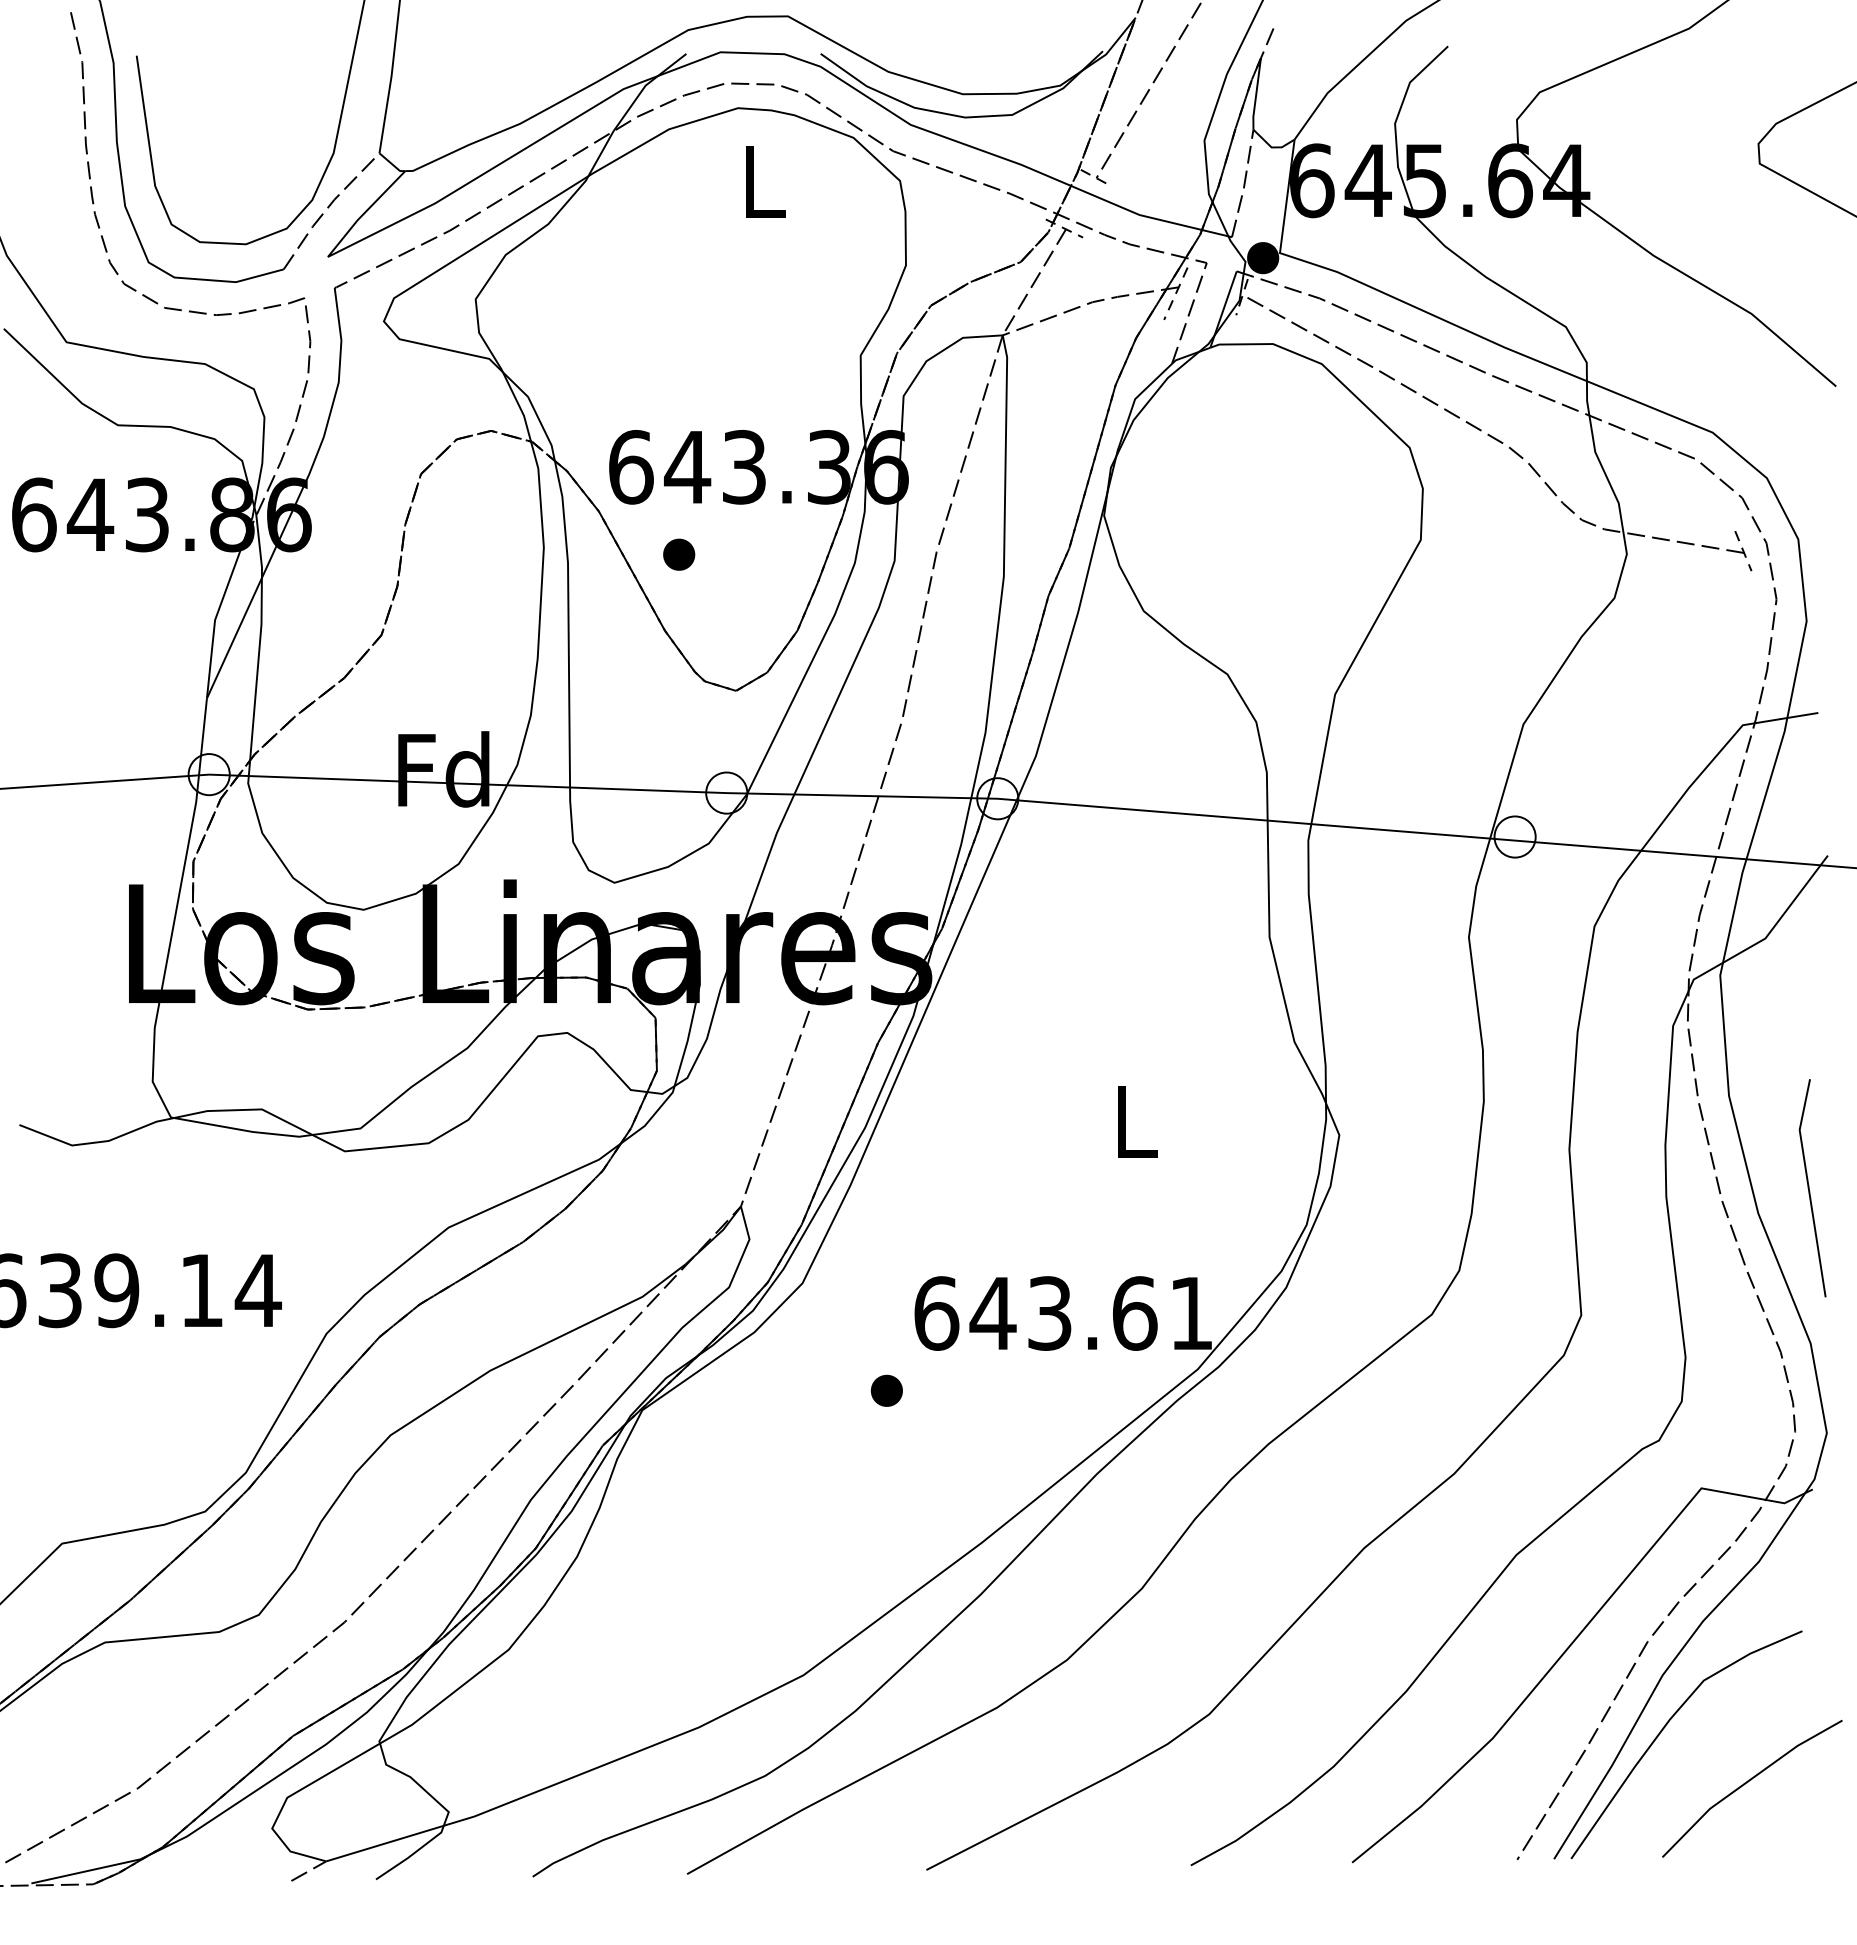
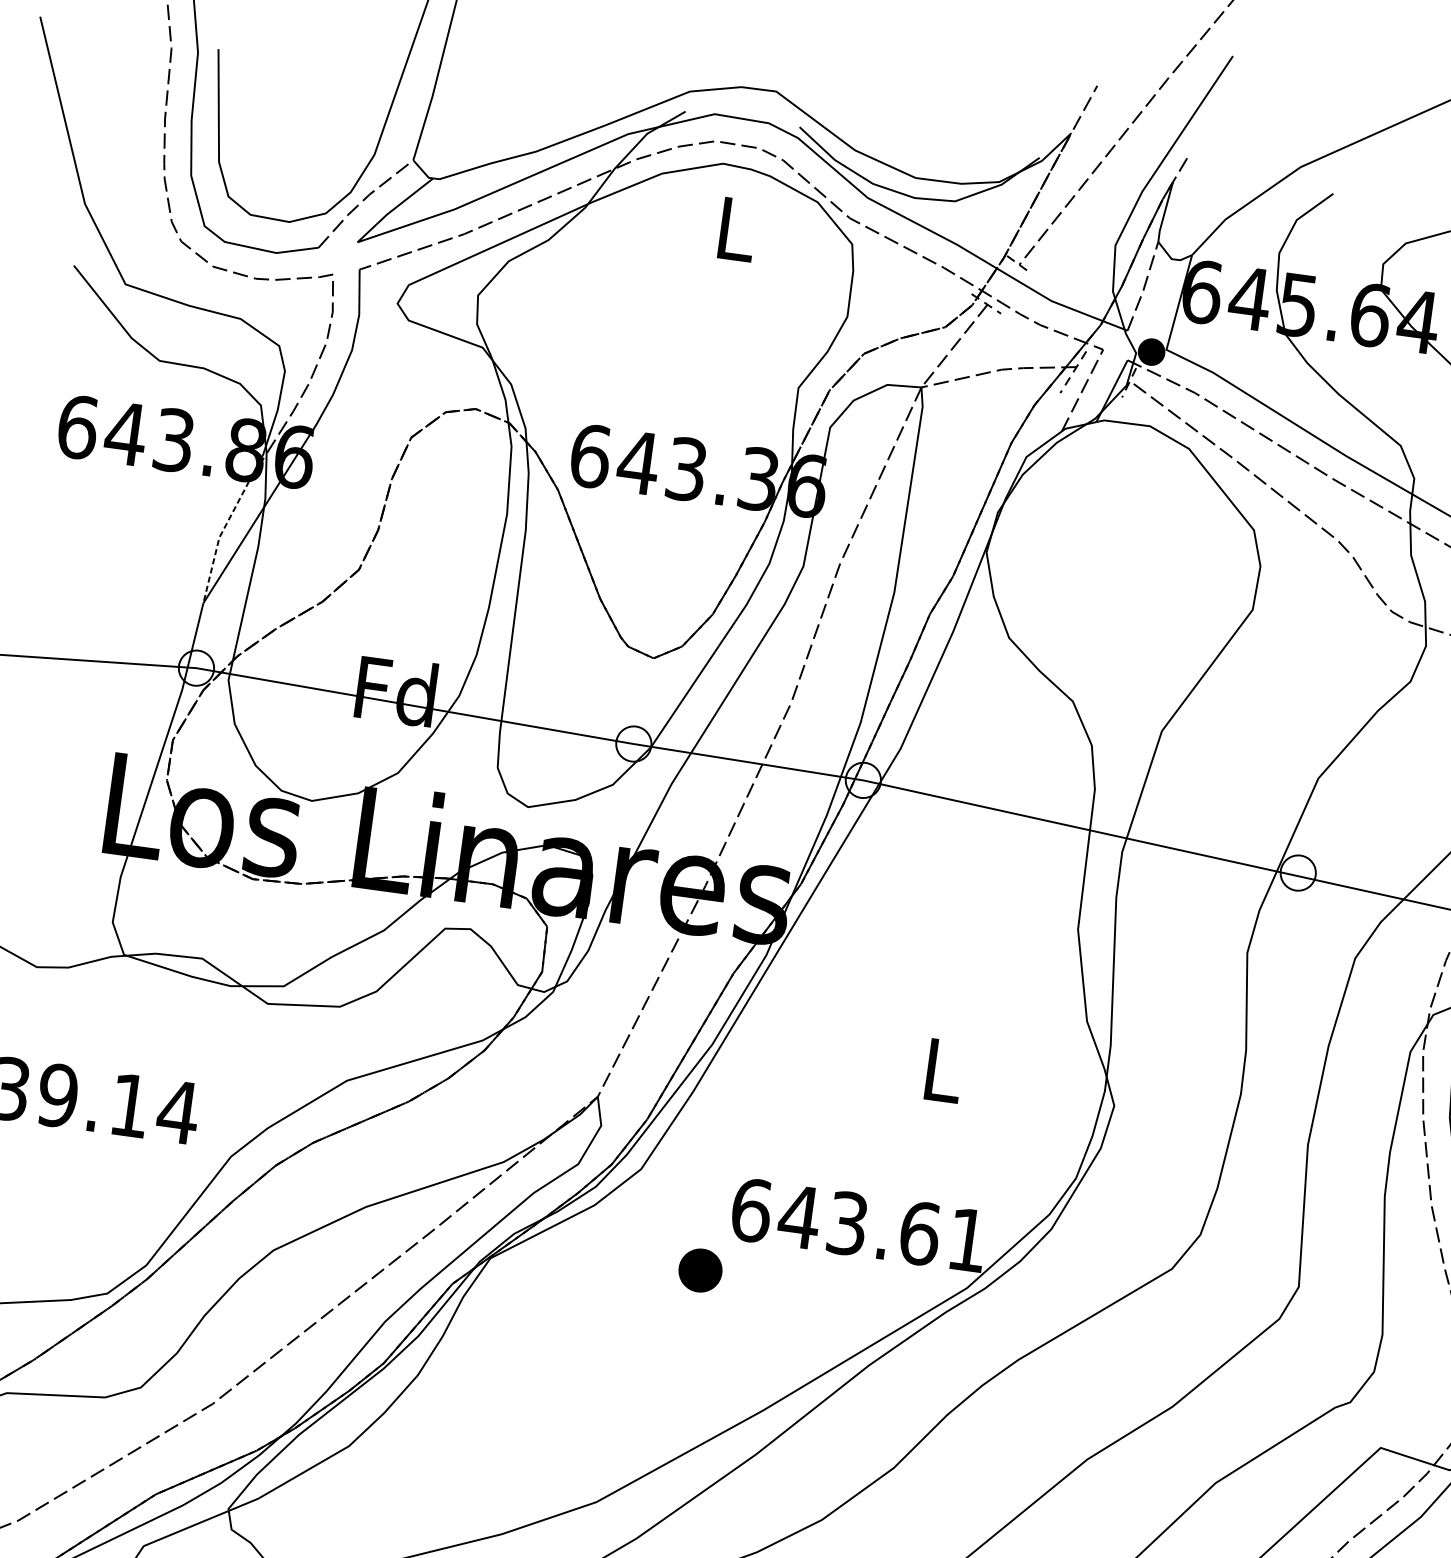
part: (679, 554) -> (621, 535), removed
line: (214, 622) -> (218, 539), solid -> dashed
part: (886, 1390) -> (700, 1269), size x1.6

